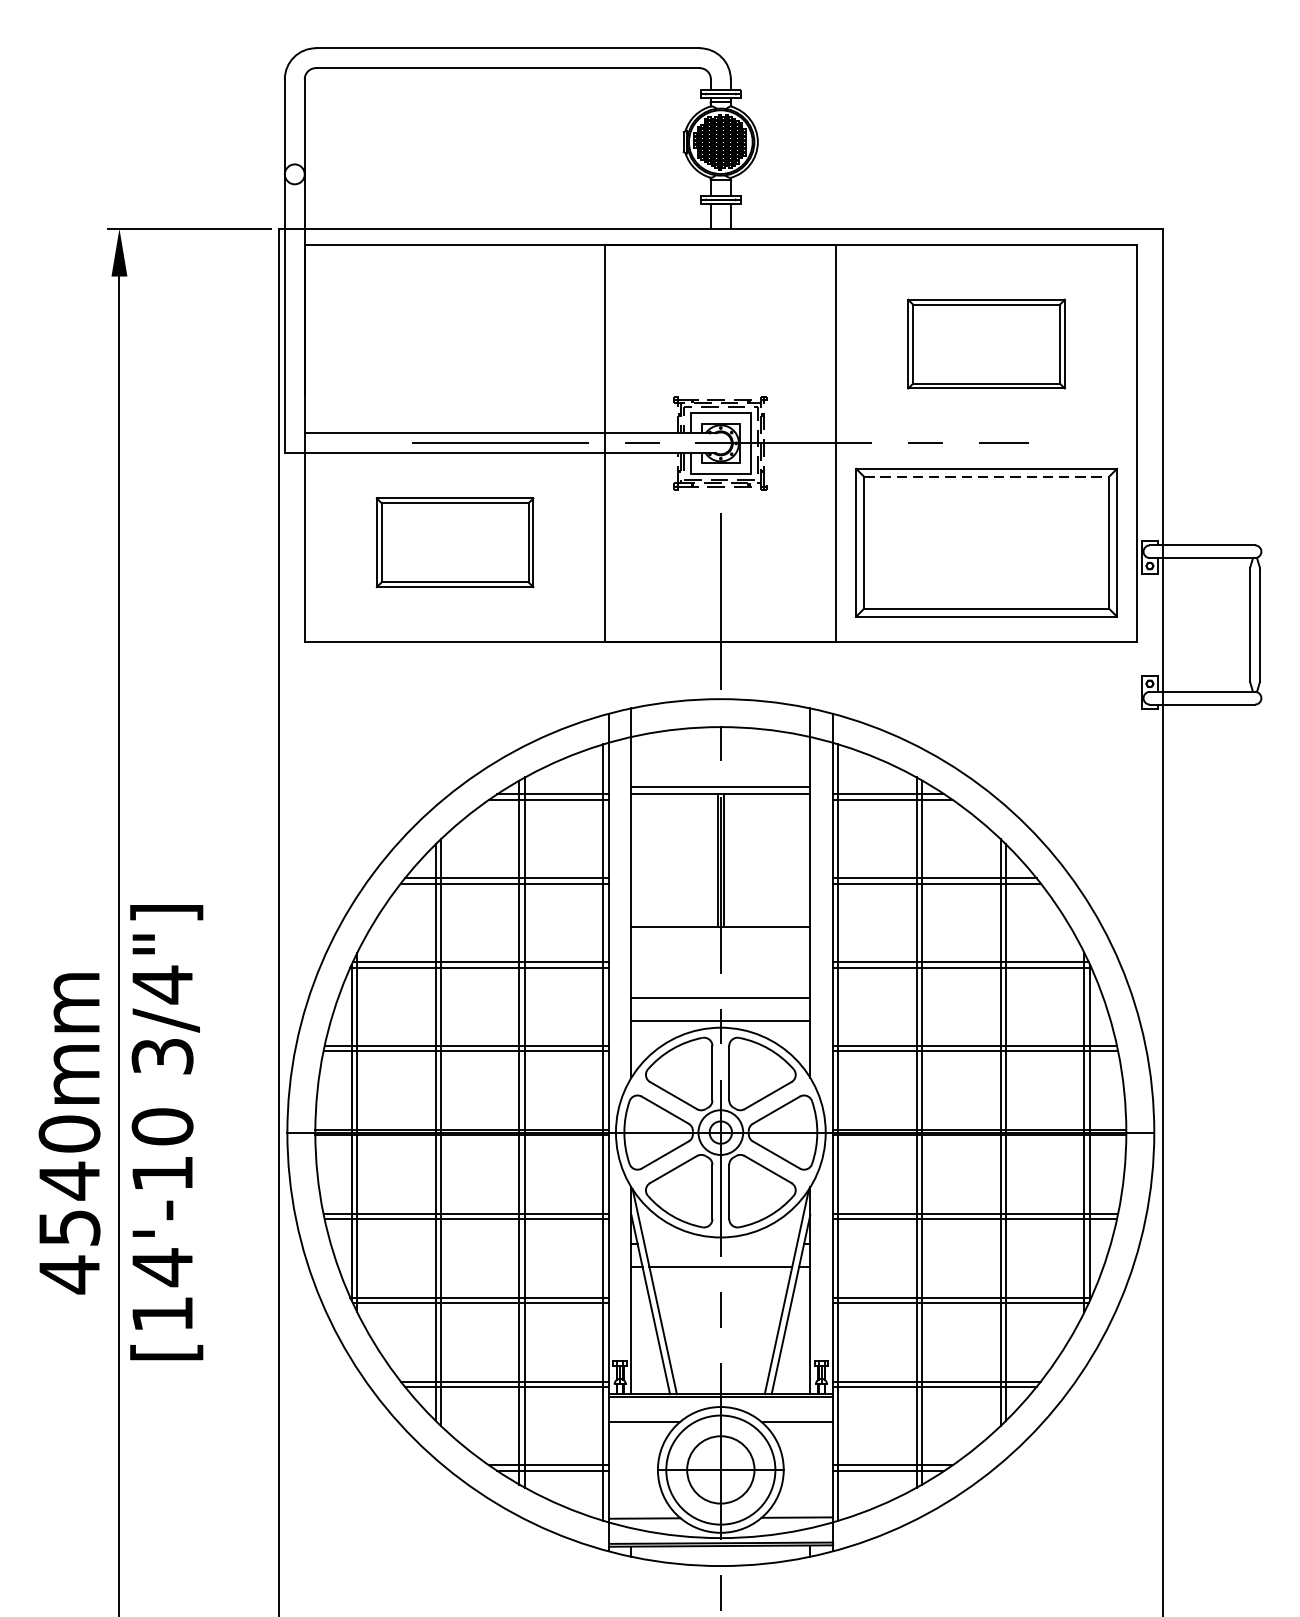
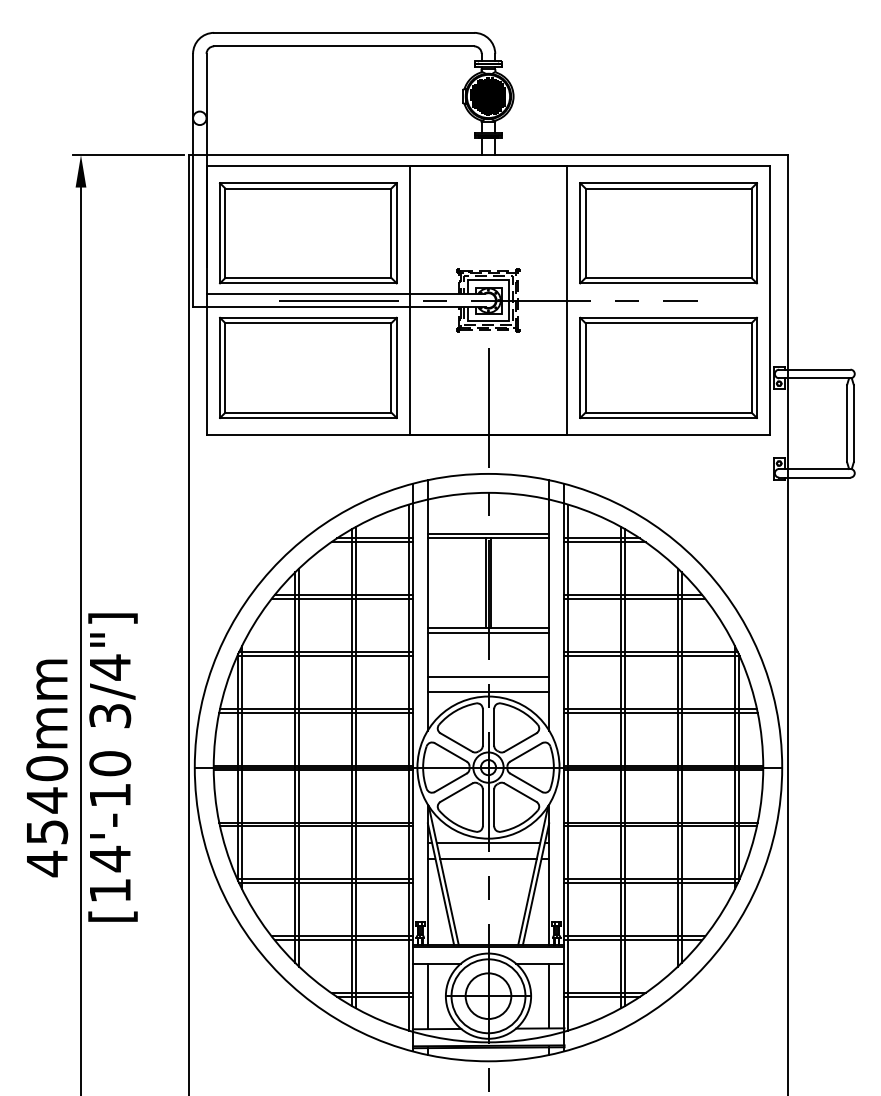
part: (455, 344) -> (308, 233), added
part: (986, 344) -> (668, 233), size x1.67
line: (986, 477) -> (668, 323), dashed -> solid
part: (455, 542) -> (308, 367), size x1.67
line: (720, 933) -> (488, 632), added
line: (720, 1244) -> (488, 843), added
line: (810, 1468) -> (549, 995), added
line: (630, 1470) -> (427, 996), added

